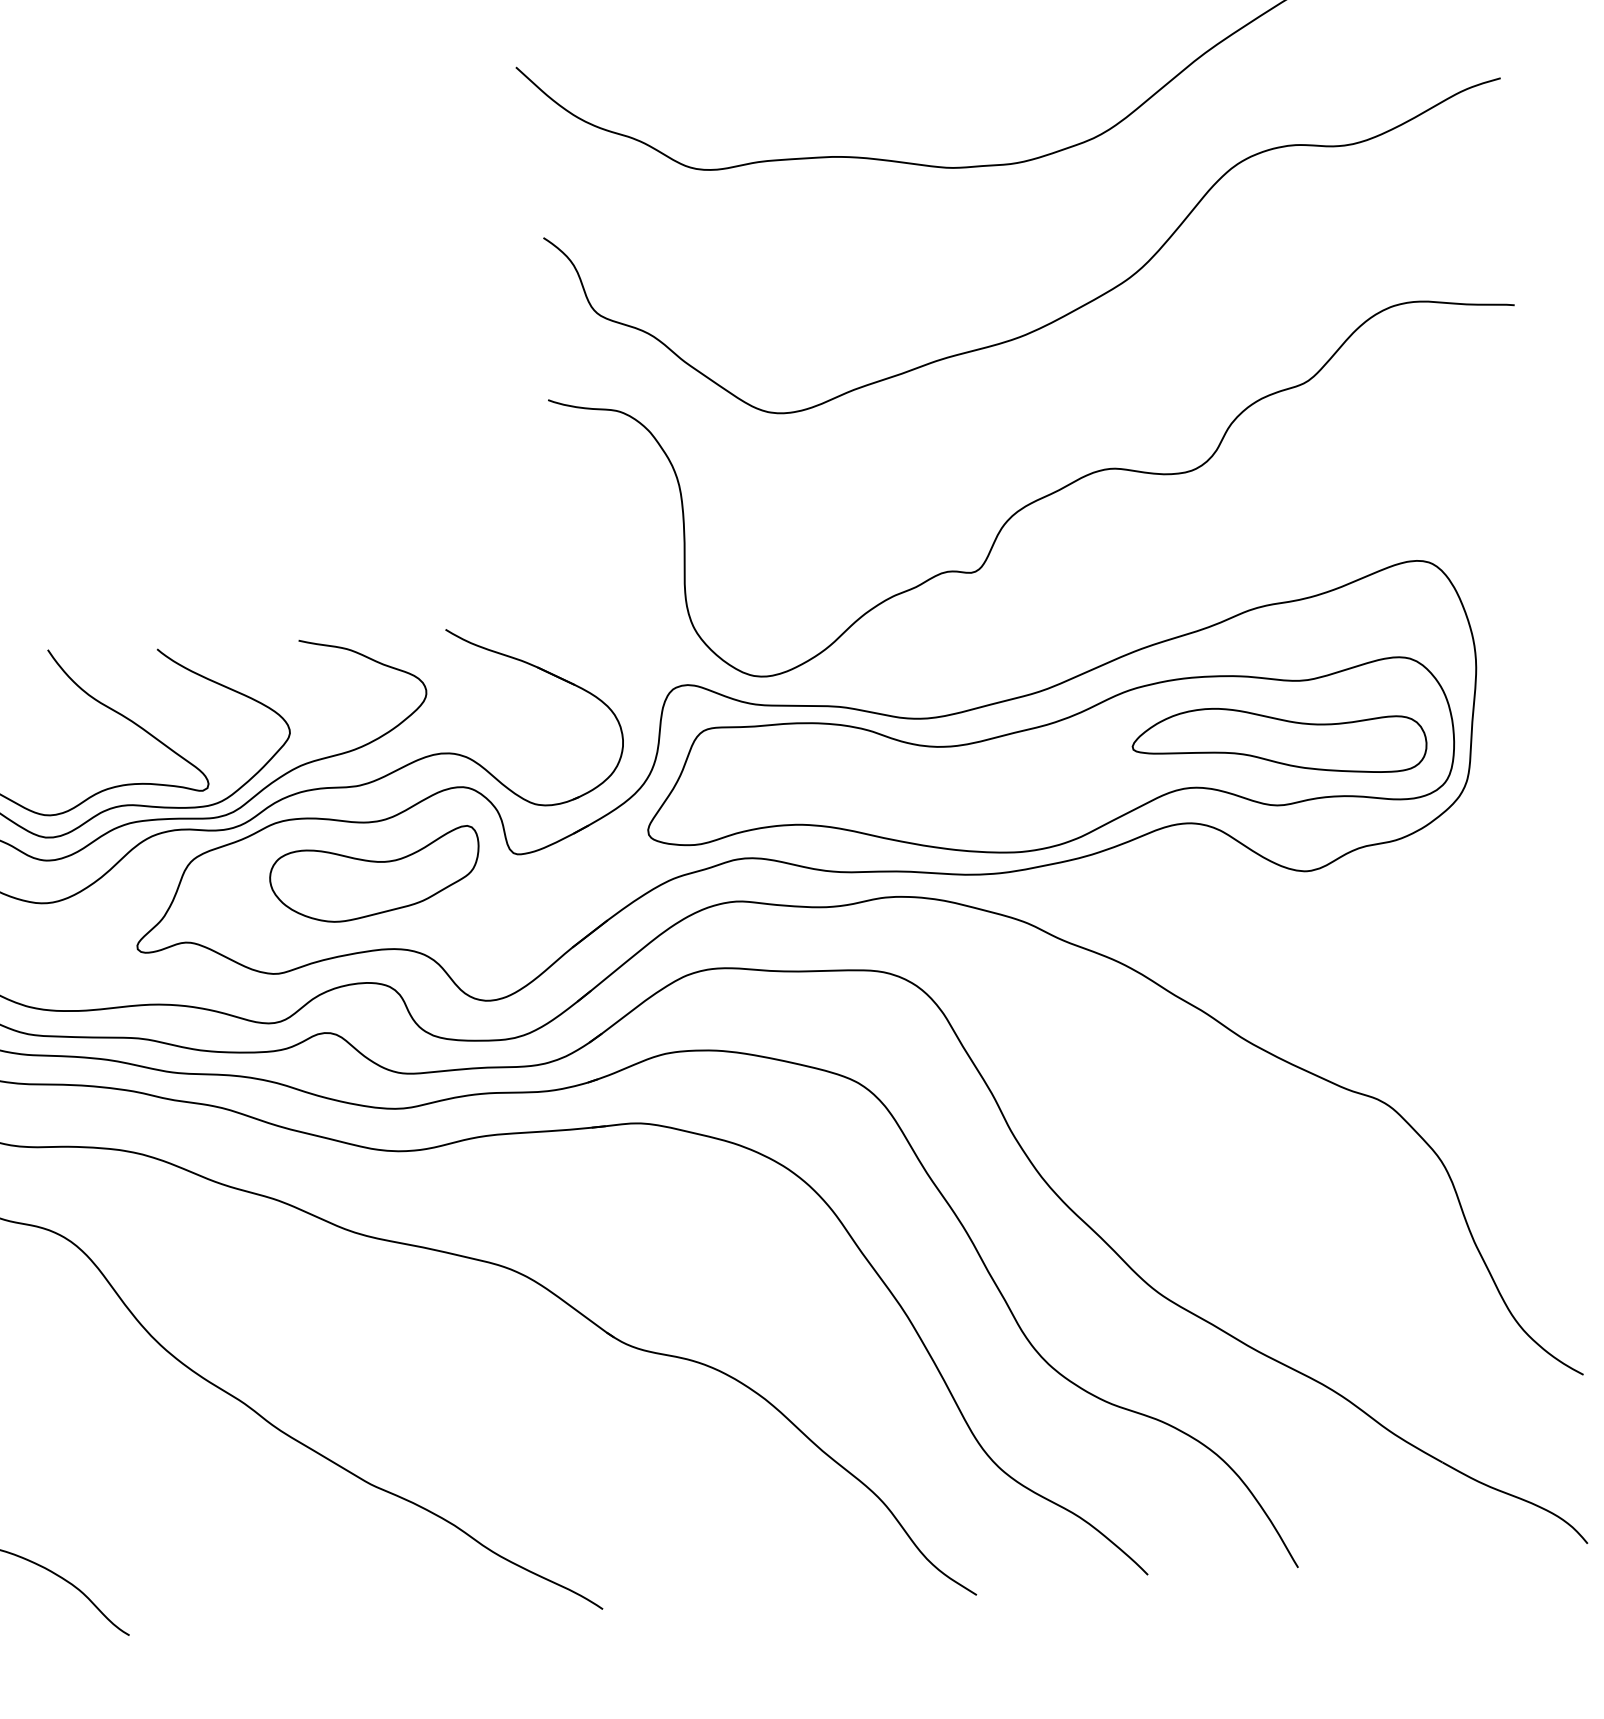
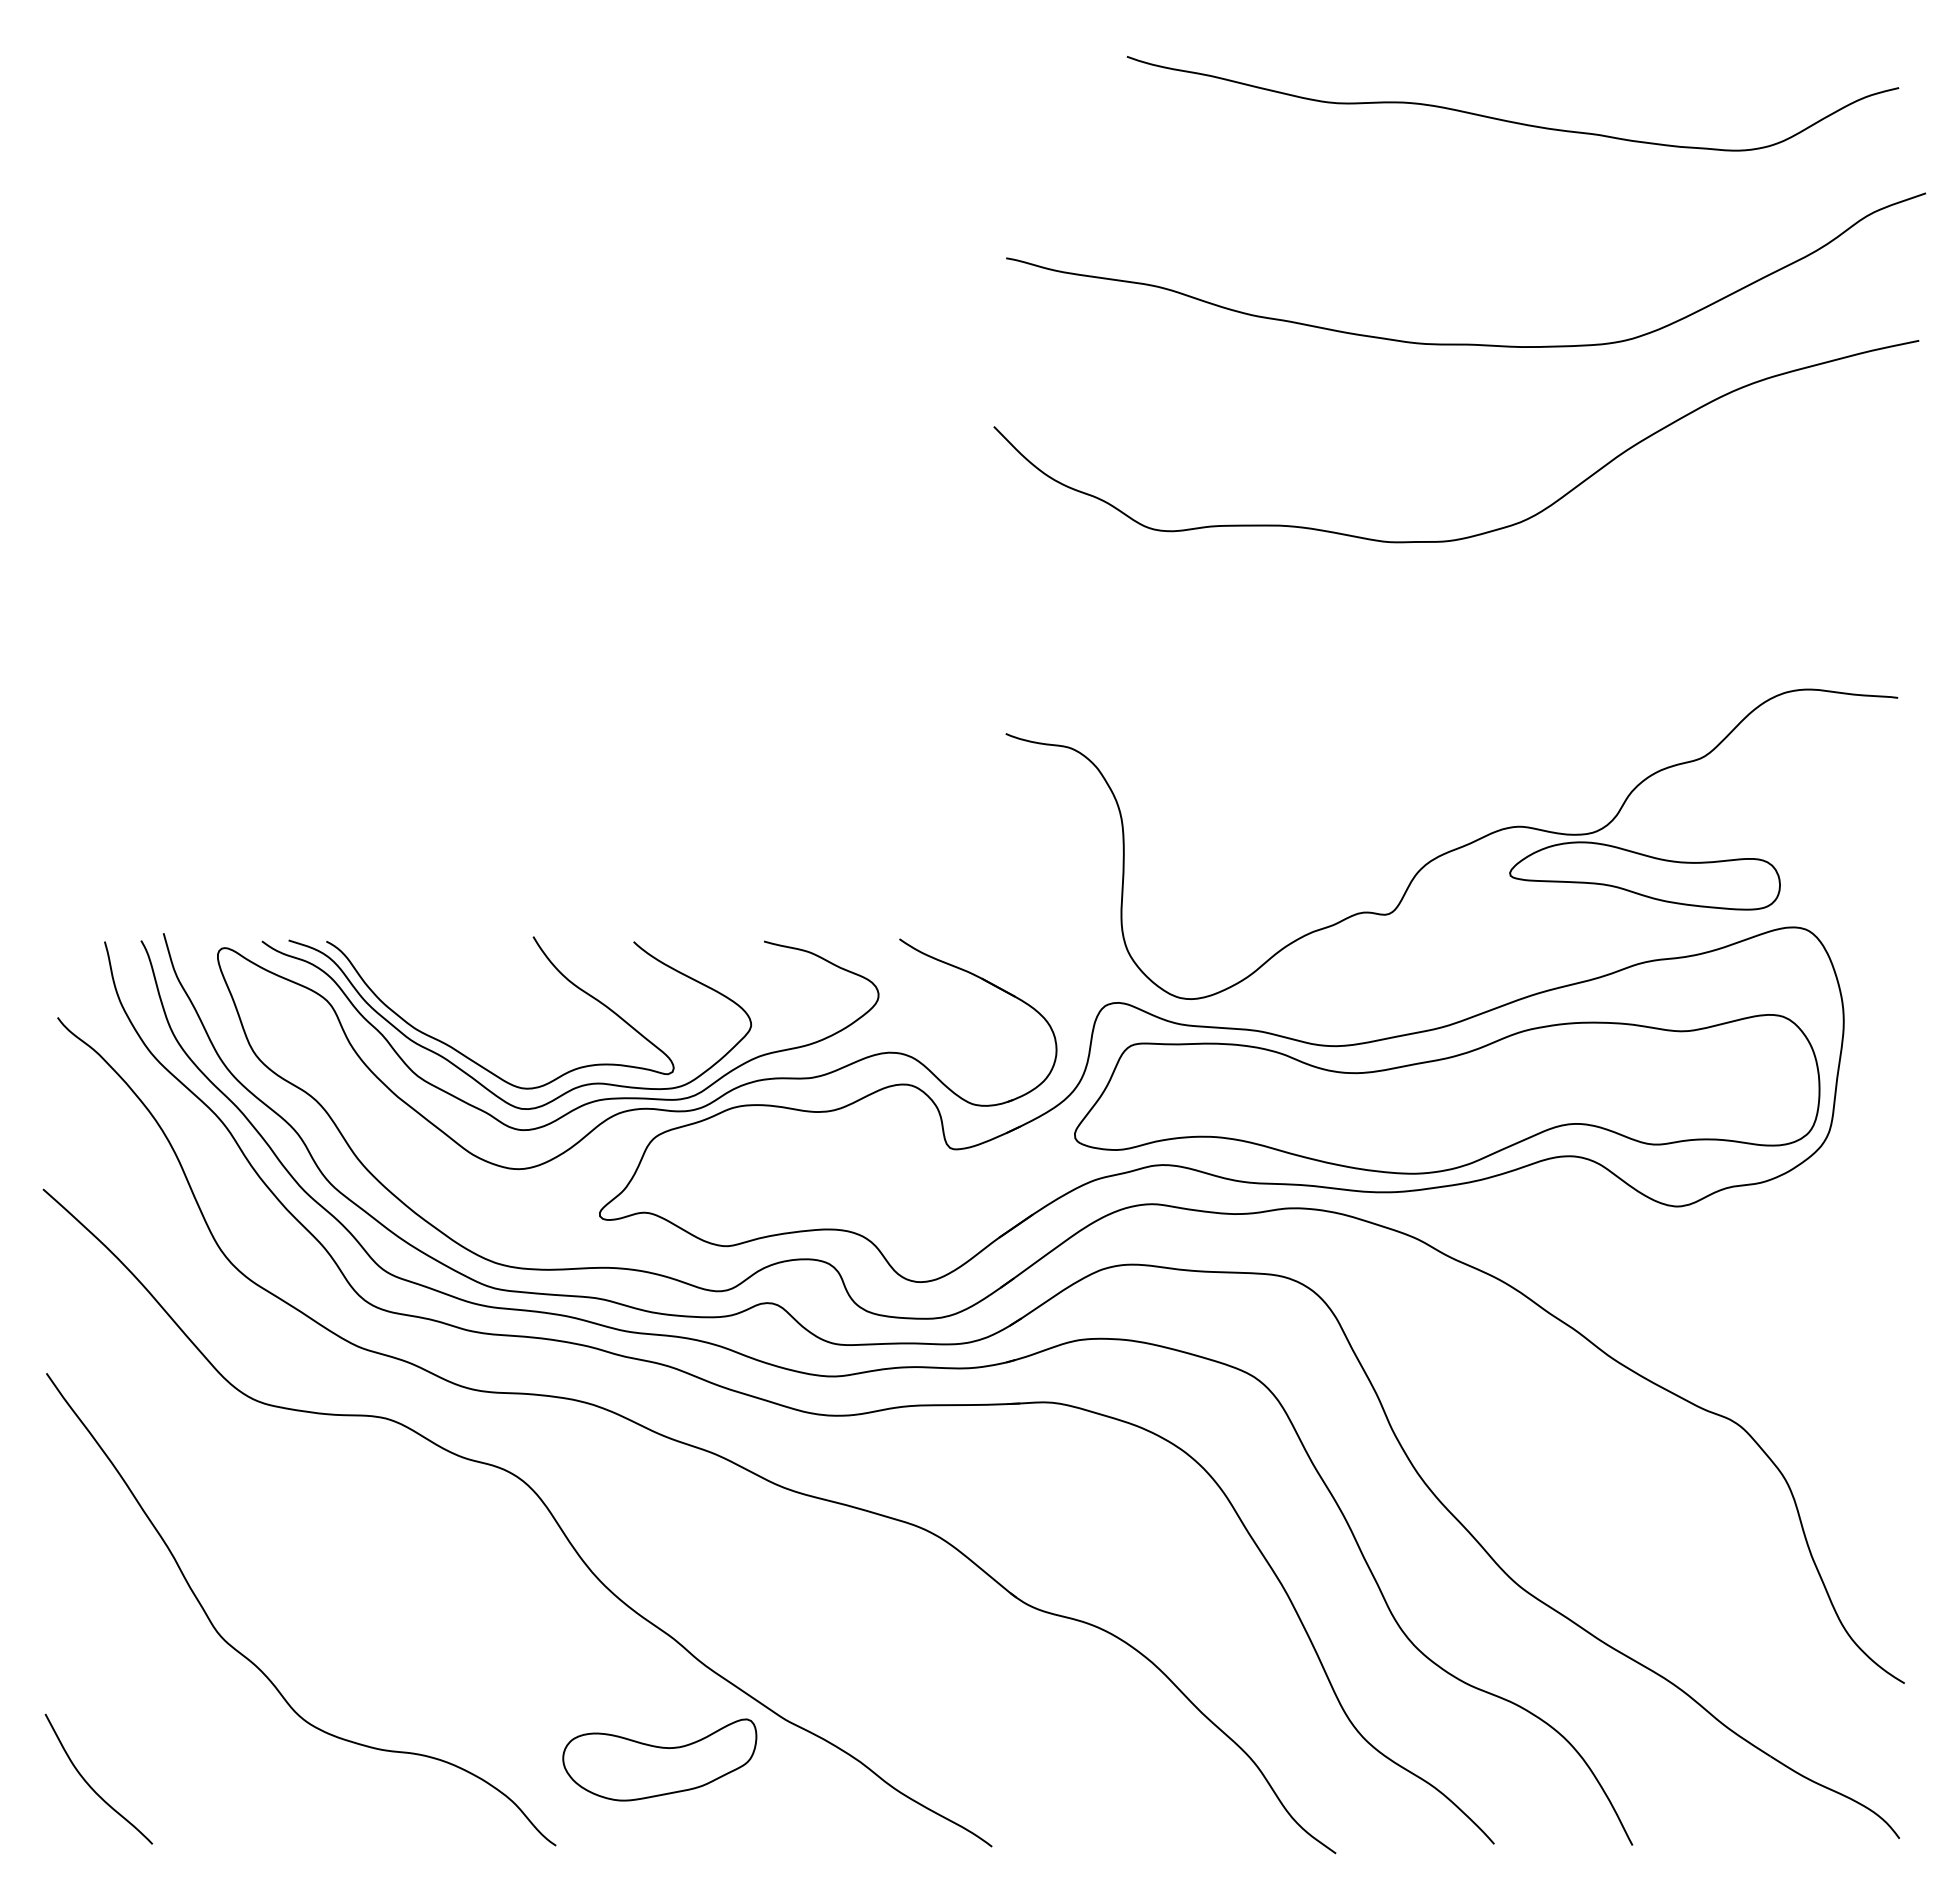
curve: (1062, 315) -> (1482, 683), removed
part: (1278, 741) -> (1644, 875), moved
part: (374, 874) -> (659, 1759), moved

